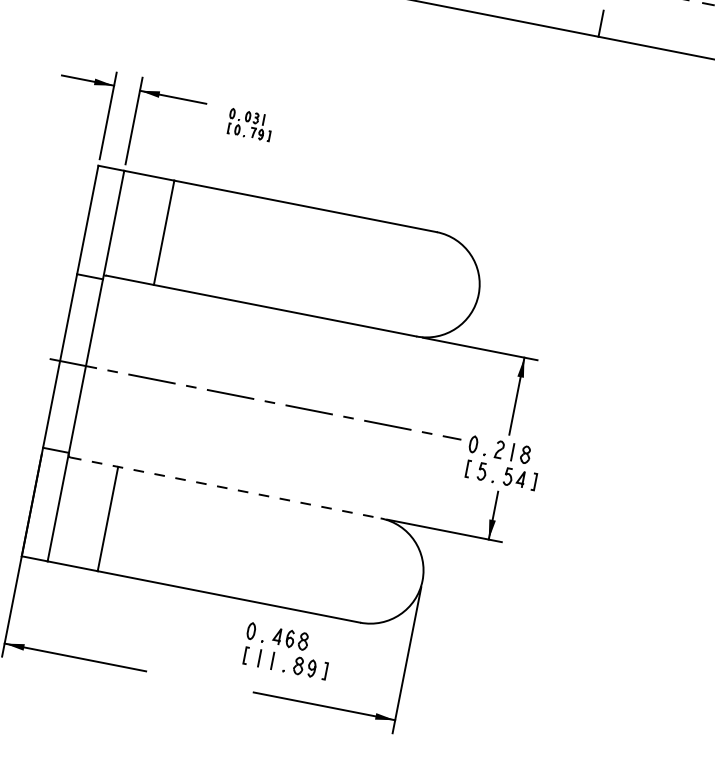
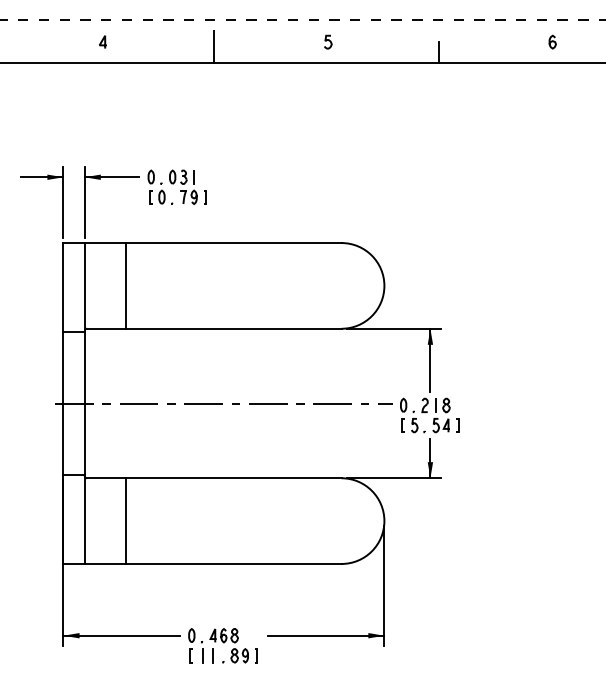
part: (249, 123) -> (176, 186), size x1.67
line: (225, 488) -> (214, 478), dashed -> solid
part: (286, 650) -> (222, 645), moved

